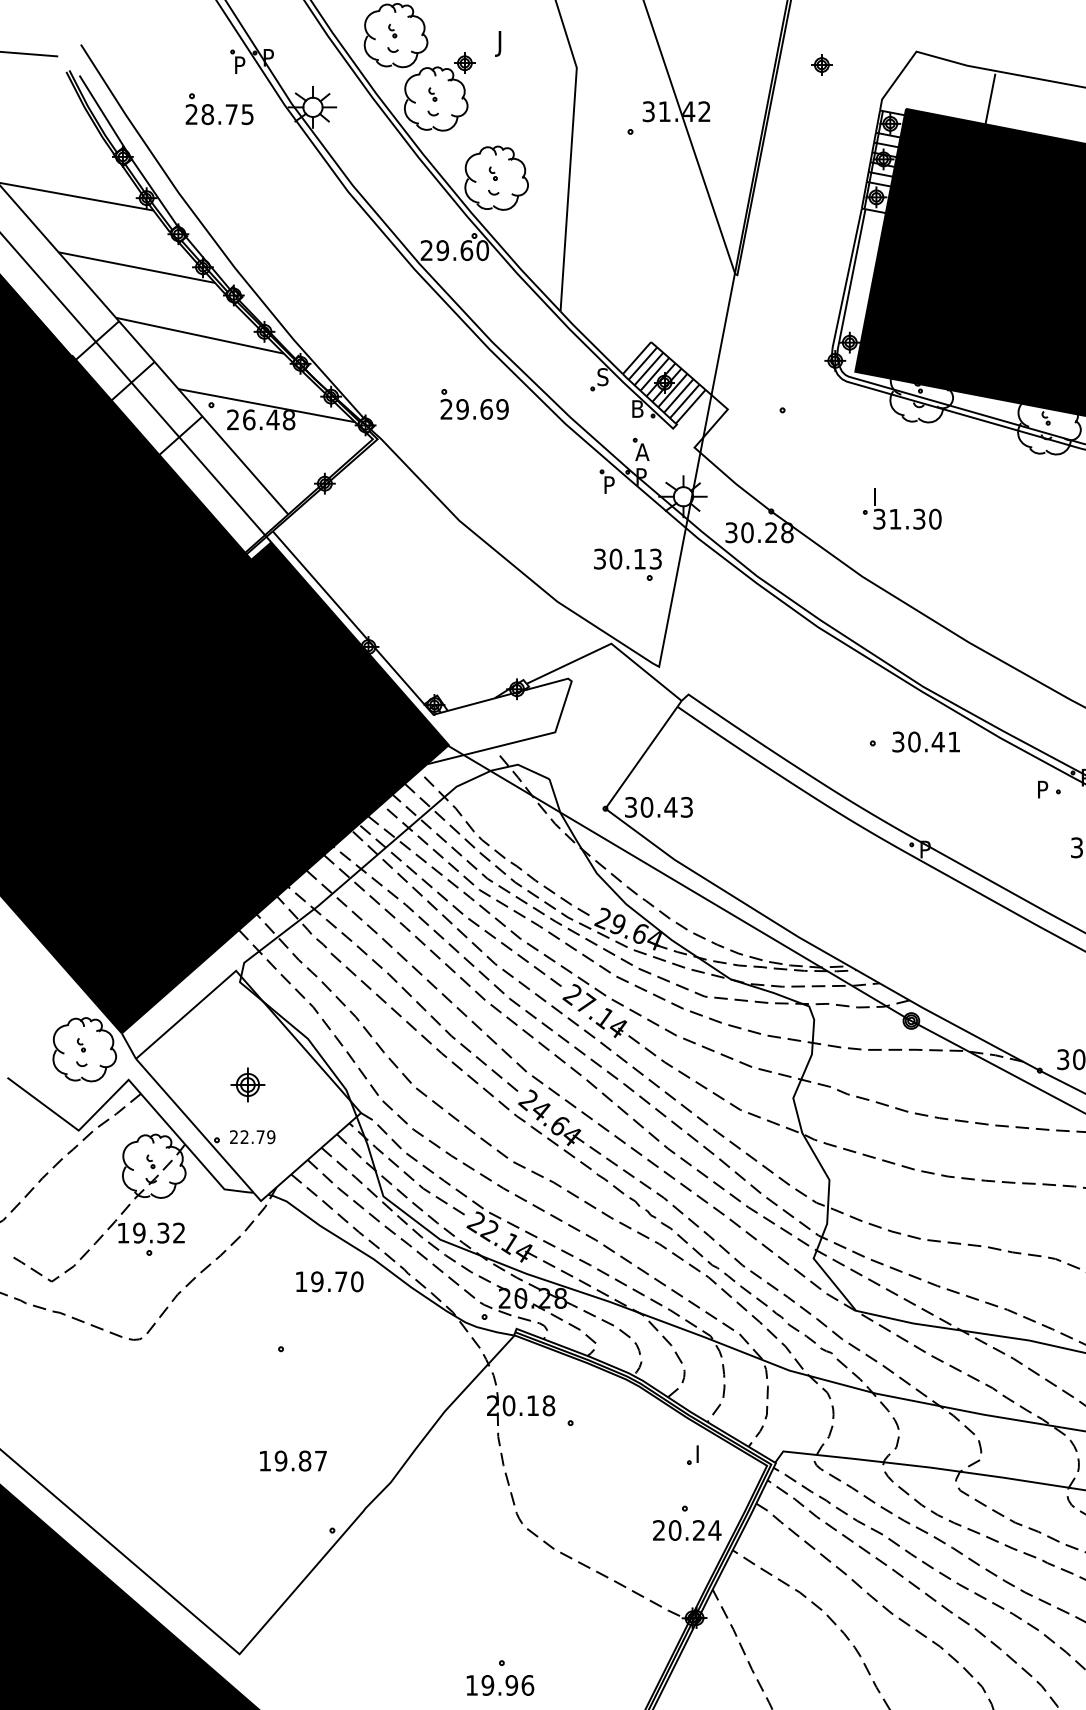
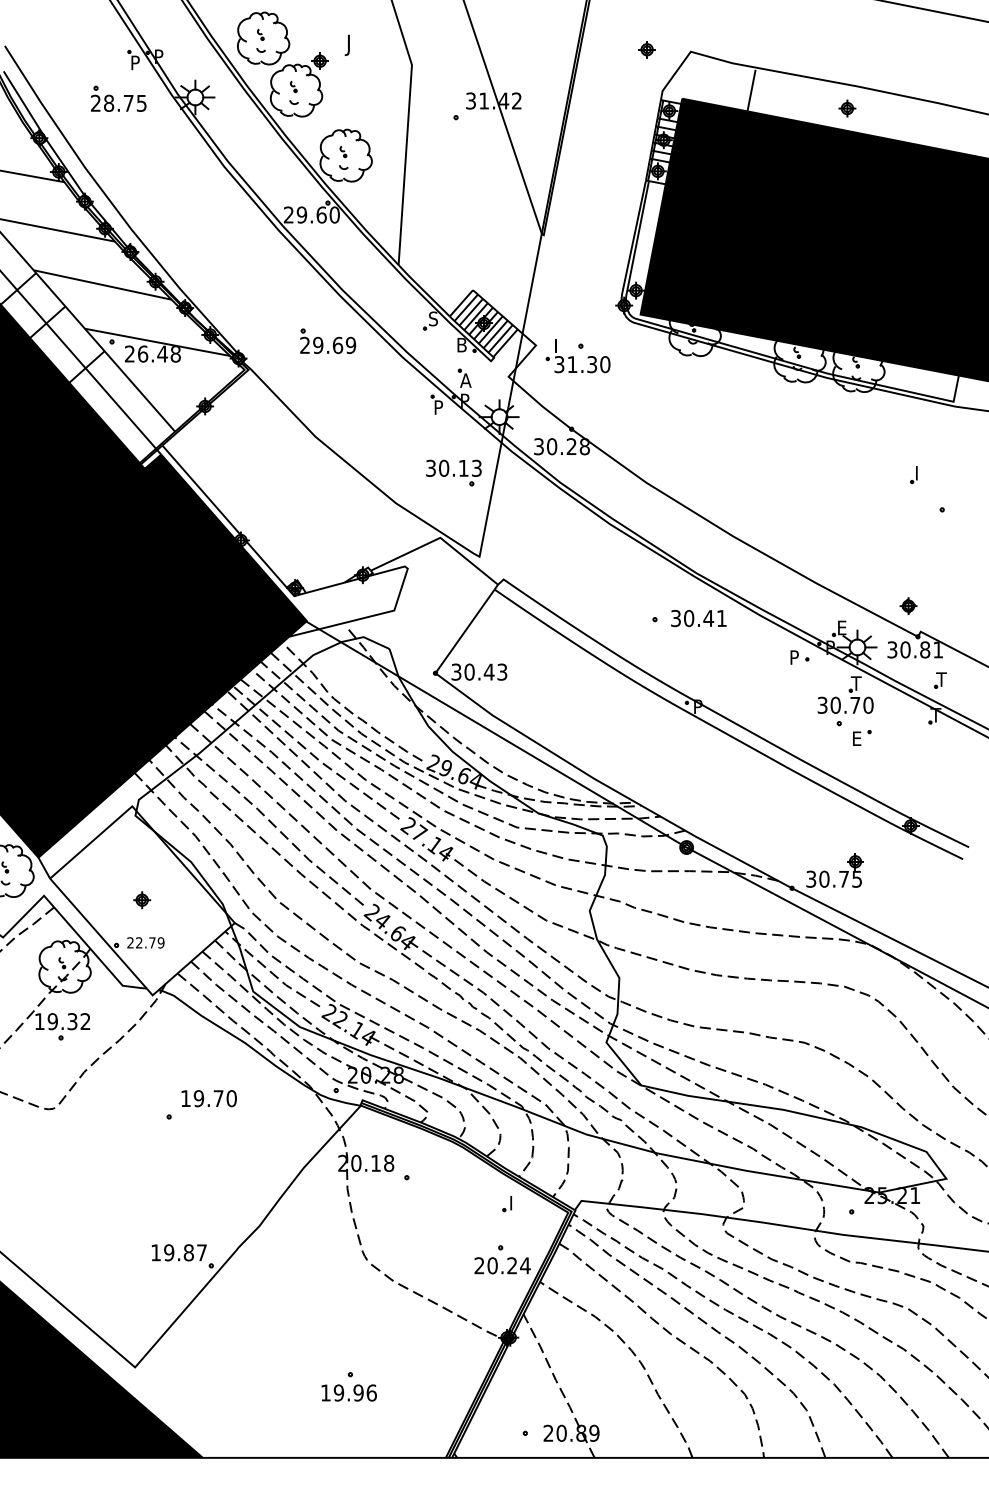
part: (821, 64) -> (646, 49), moved
part: (901, 509) -> (577, 356), moved
part: (248, 1085) -> (142, 900), size x0.62
text: (328, 1281) -> (208, 1098), moved
text: (292, 1460) -> (178, 1252), moved

